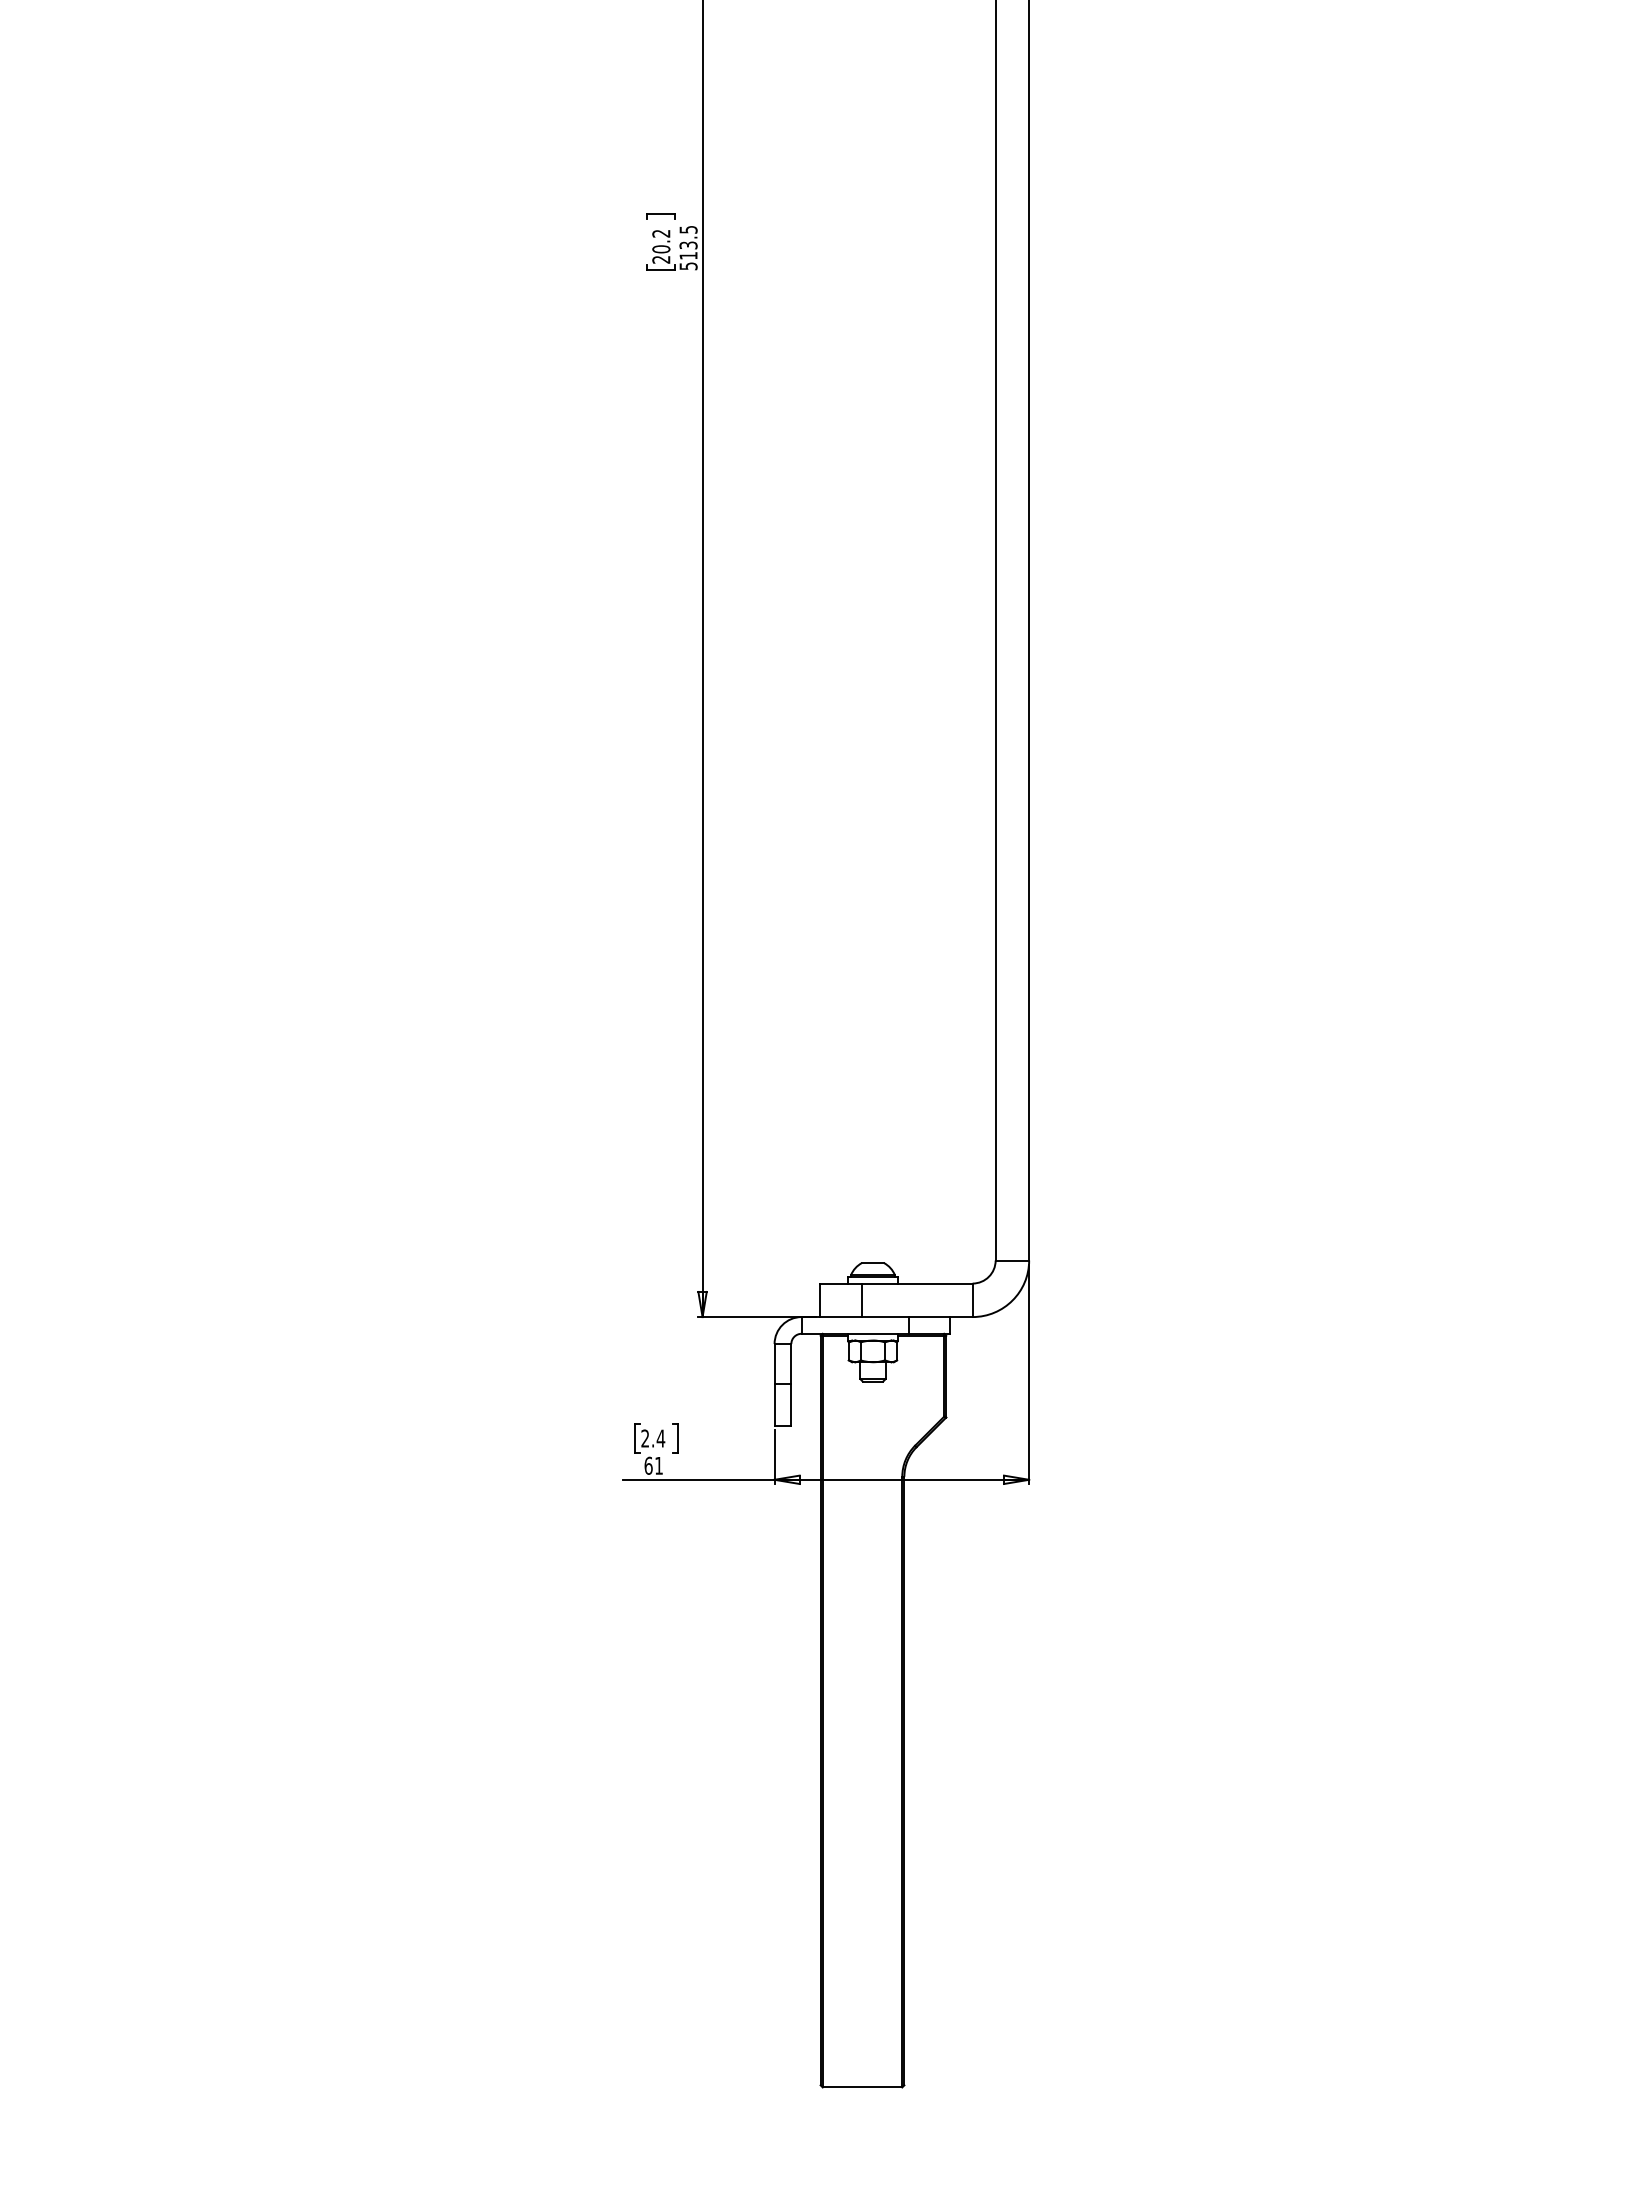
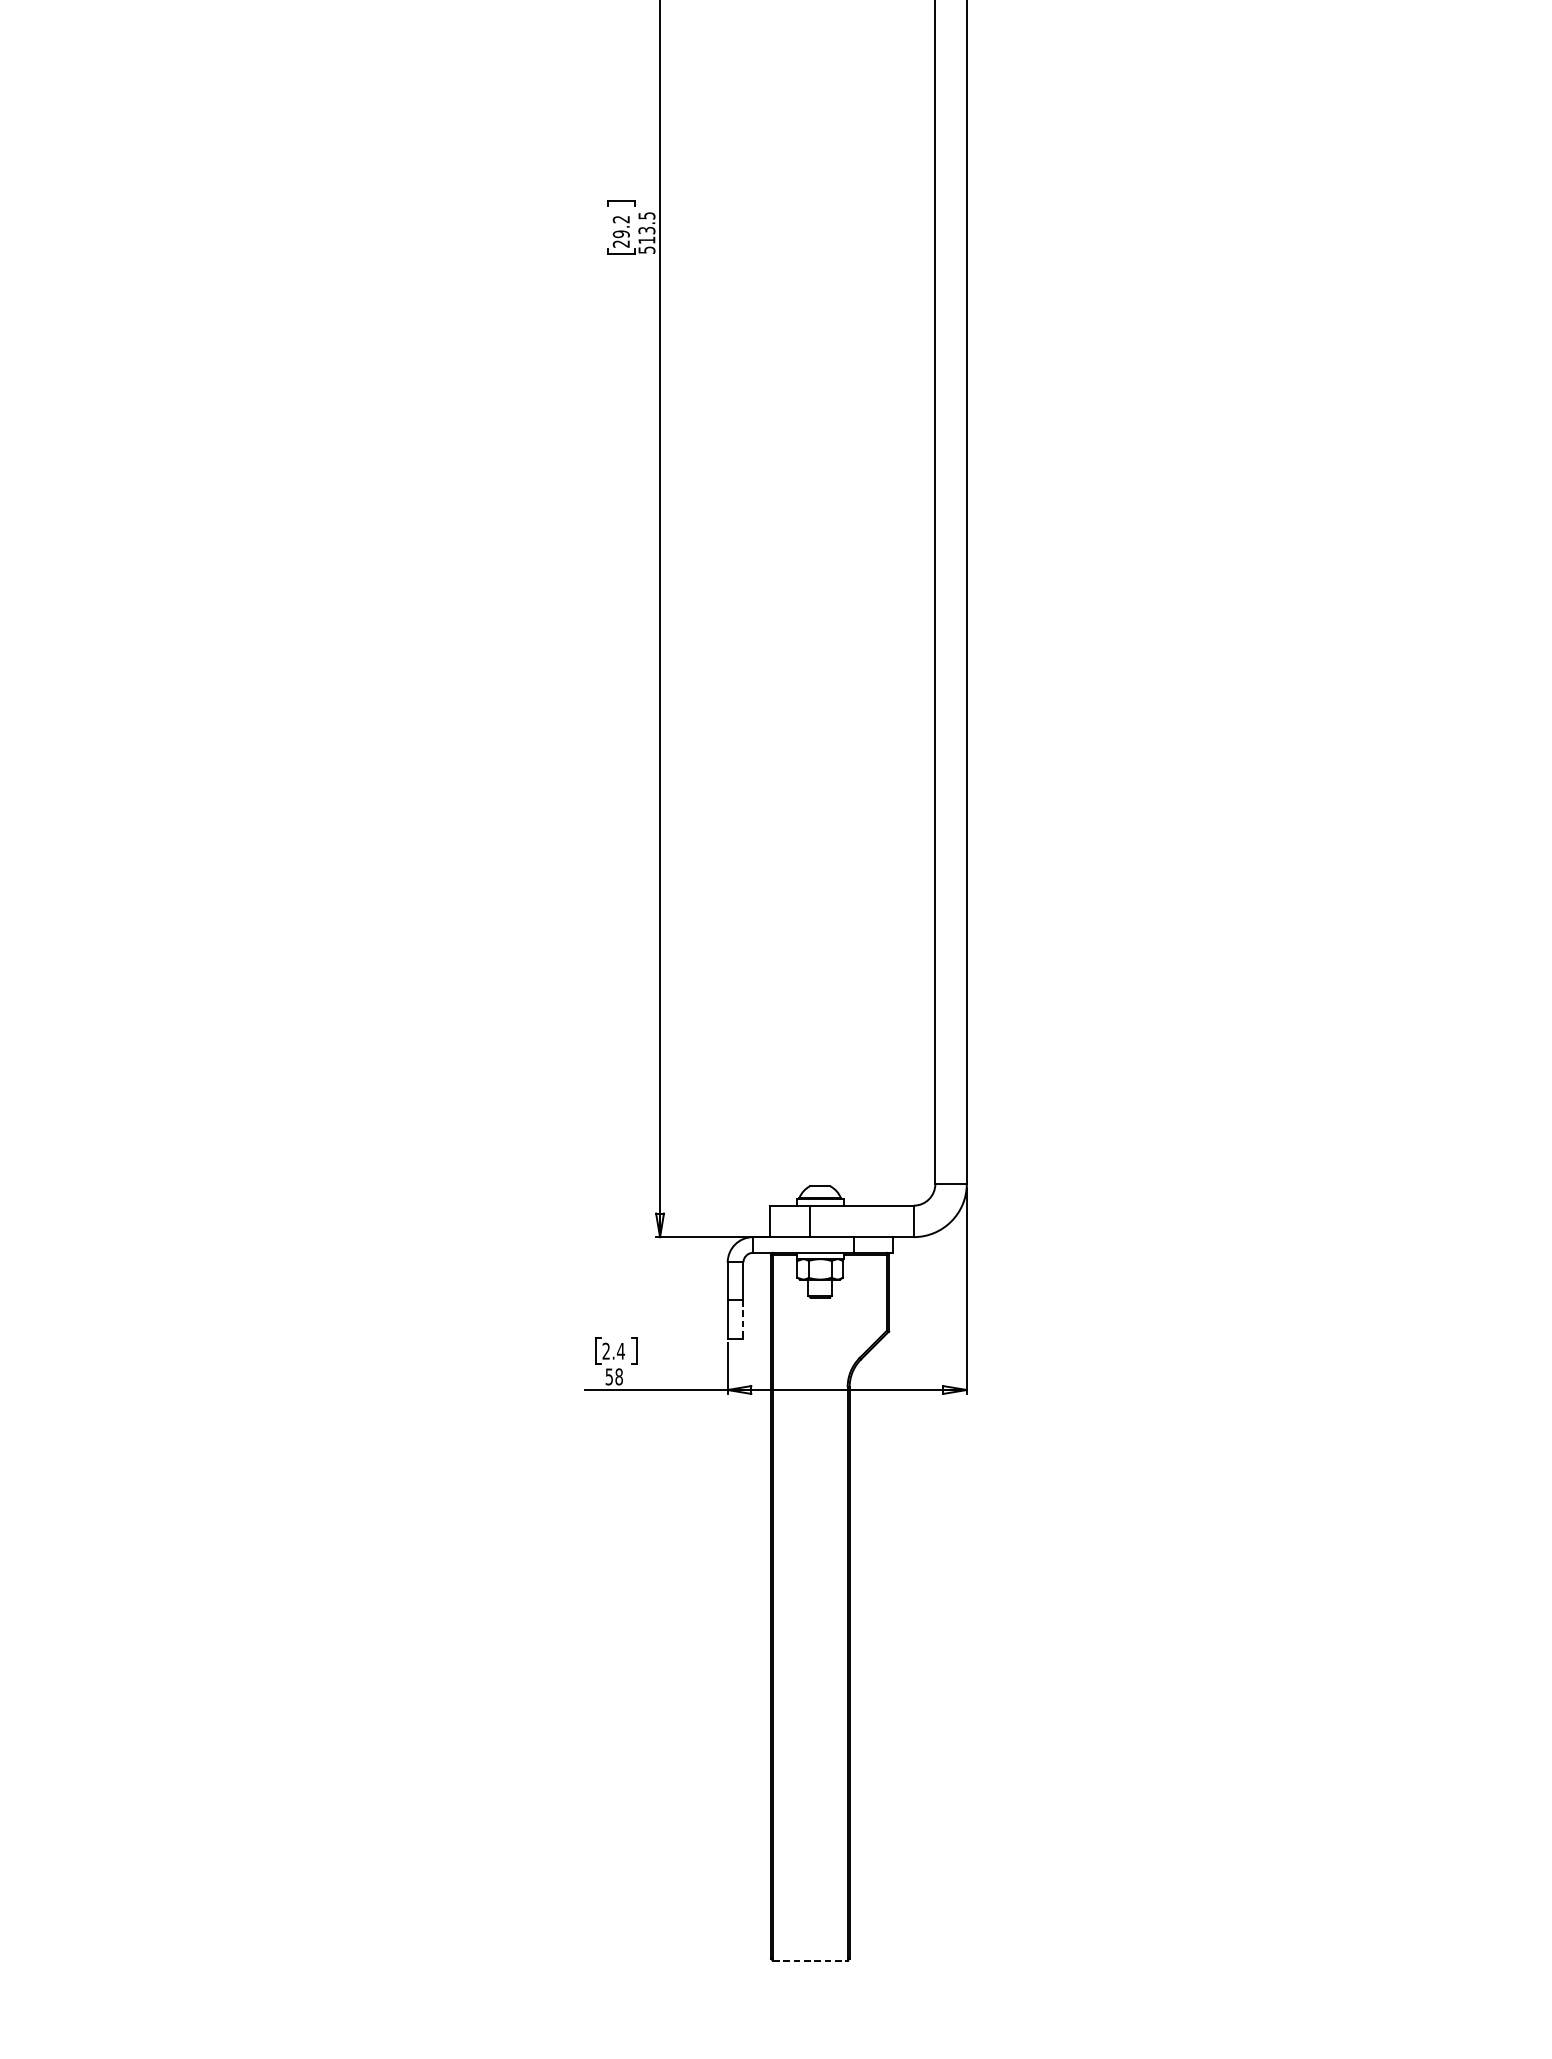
text: (661, 249) -> (621, 234), 20.2 -> 29.2
line: (791, 1404) -> (743, 1319), solid -> dashed
text: (653, 1465) -> (613, 1376), 61 -> 58
line: (862, 2087) -> (810, 1960), solid -> dashed

